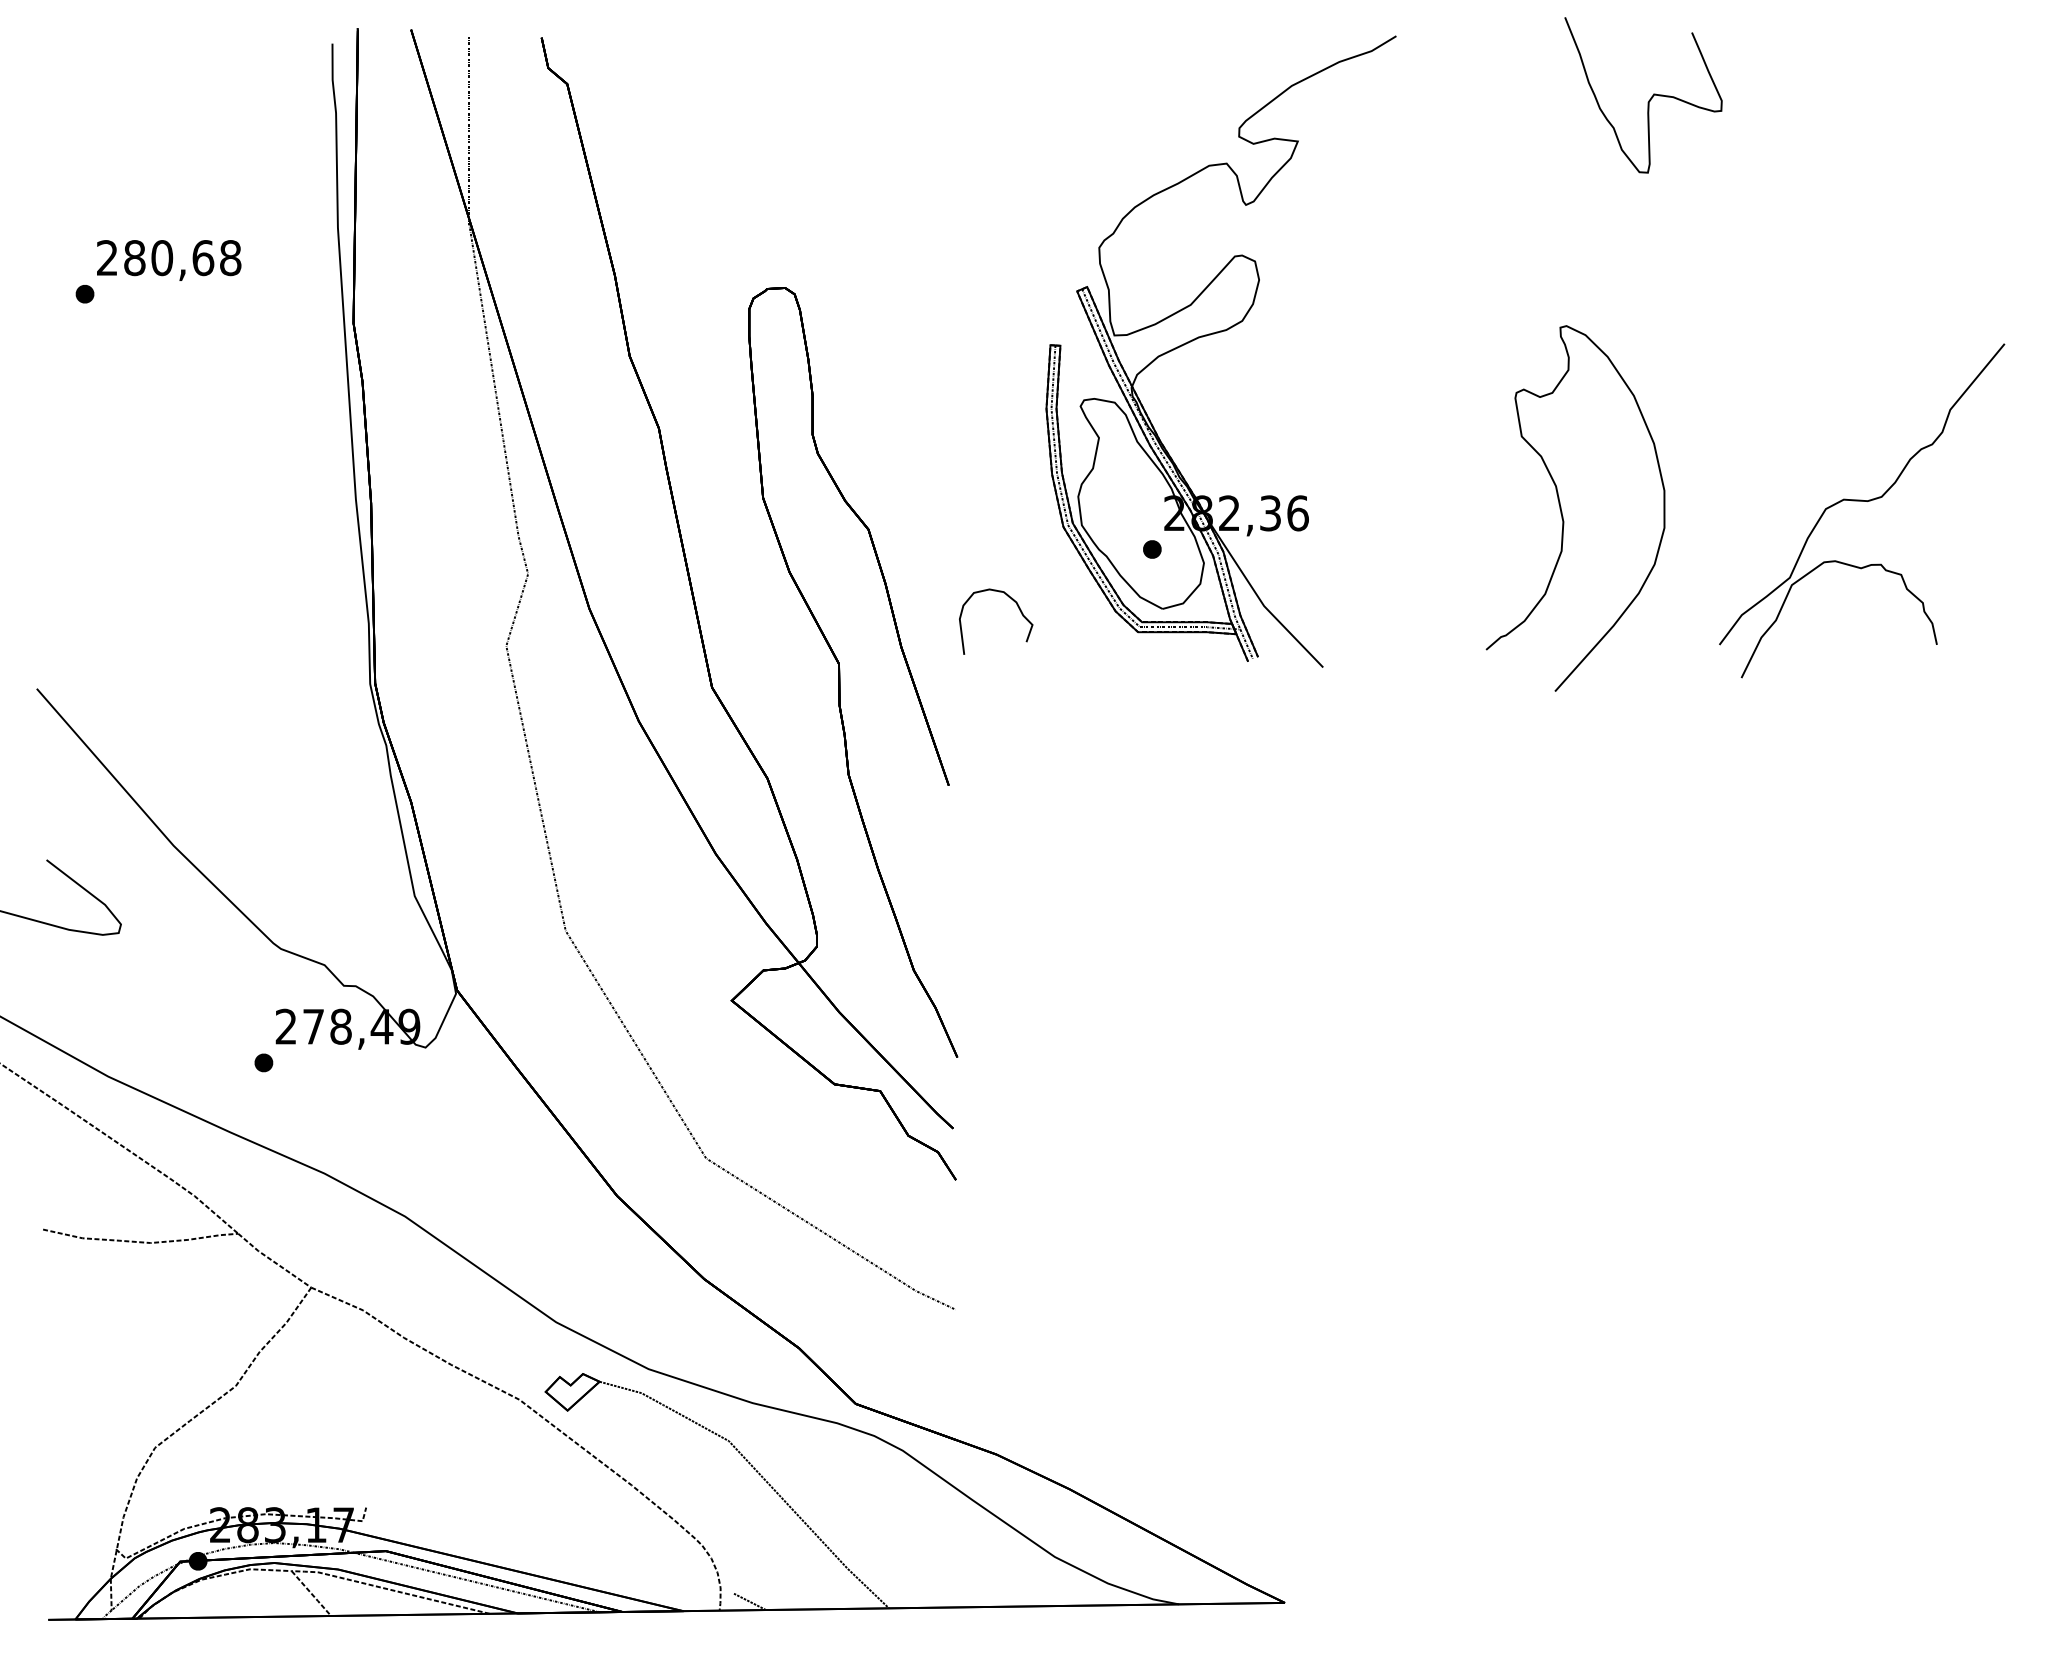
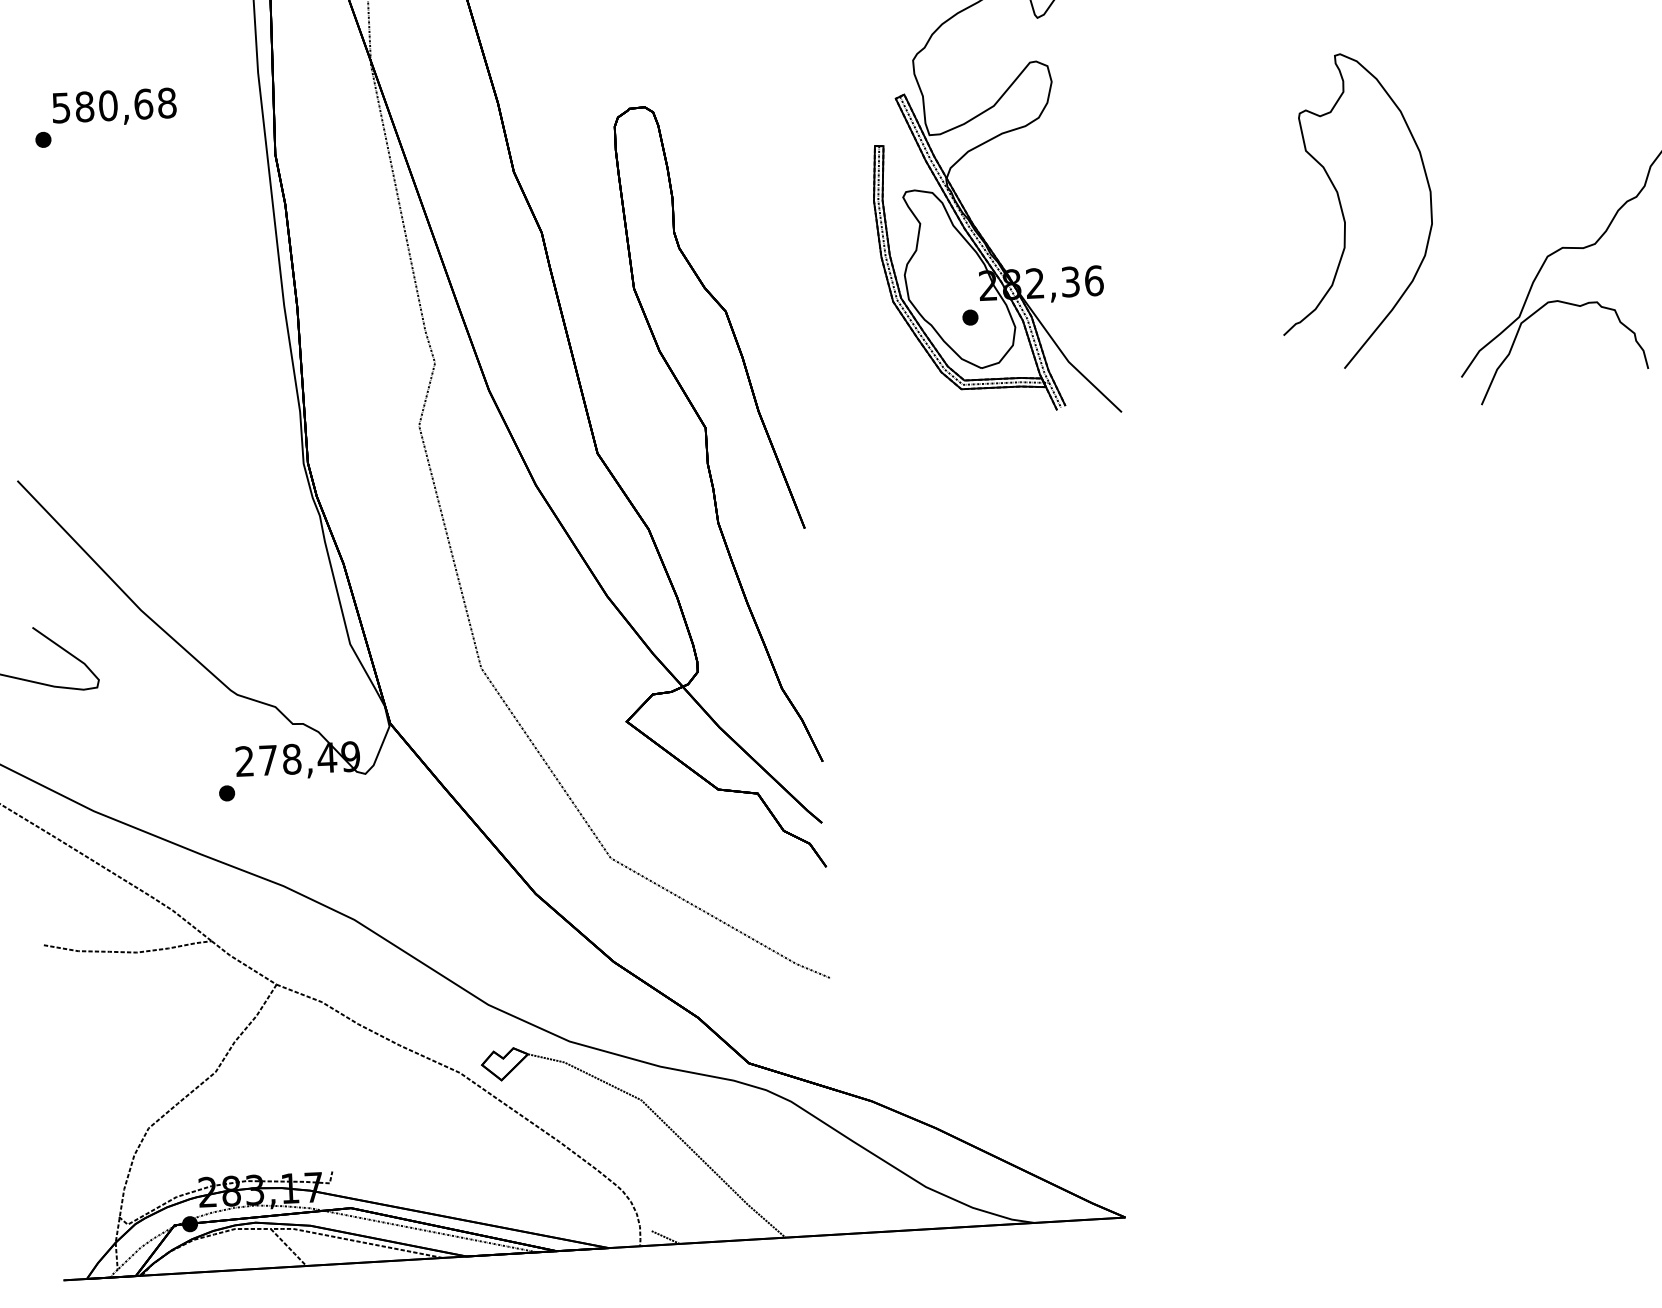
text: (107, 258) -> (61, 108), 280,68 -> 580,68
curve: (1562, 511) -> (1343, 213), moved
curve: (1019, 610) -> (858, 375), removed

